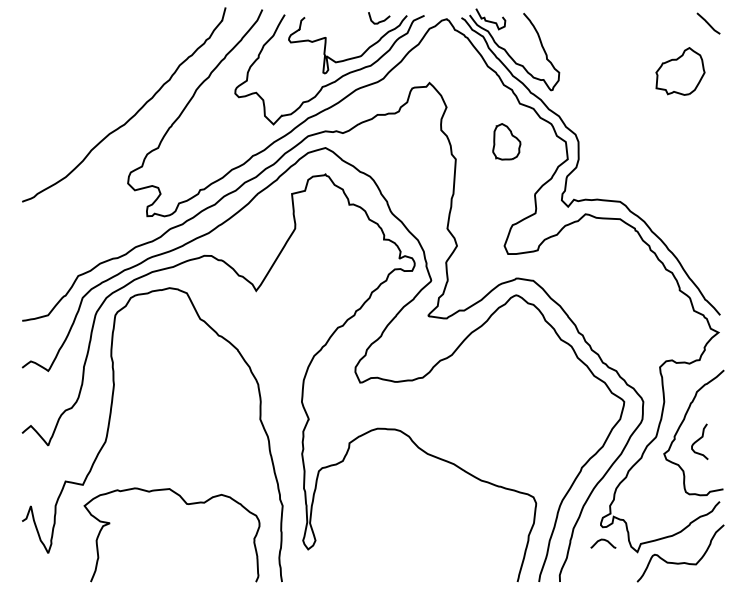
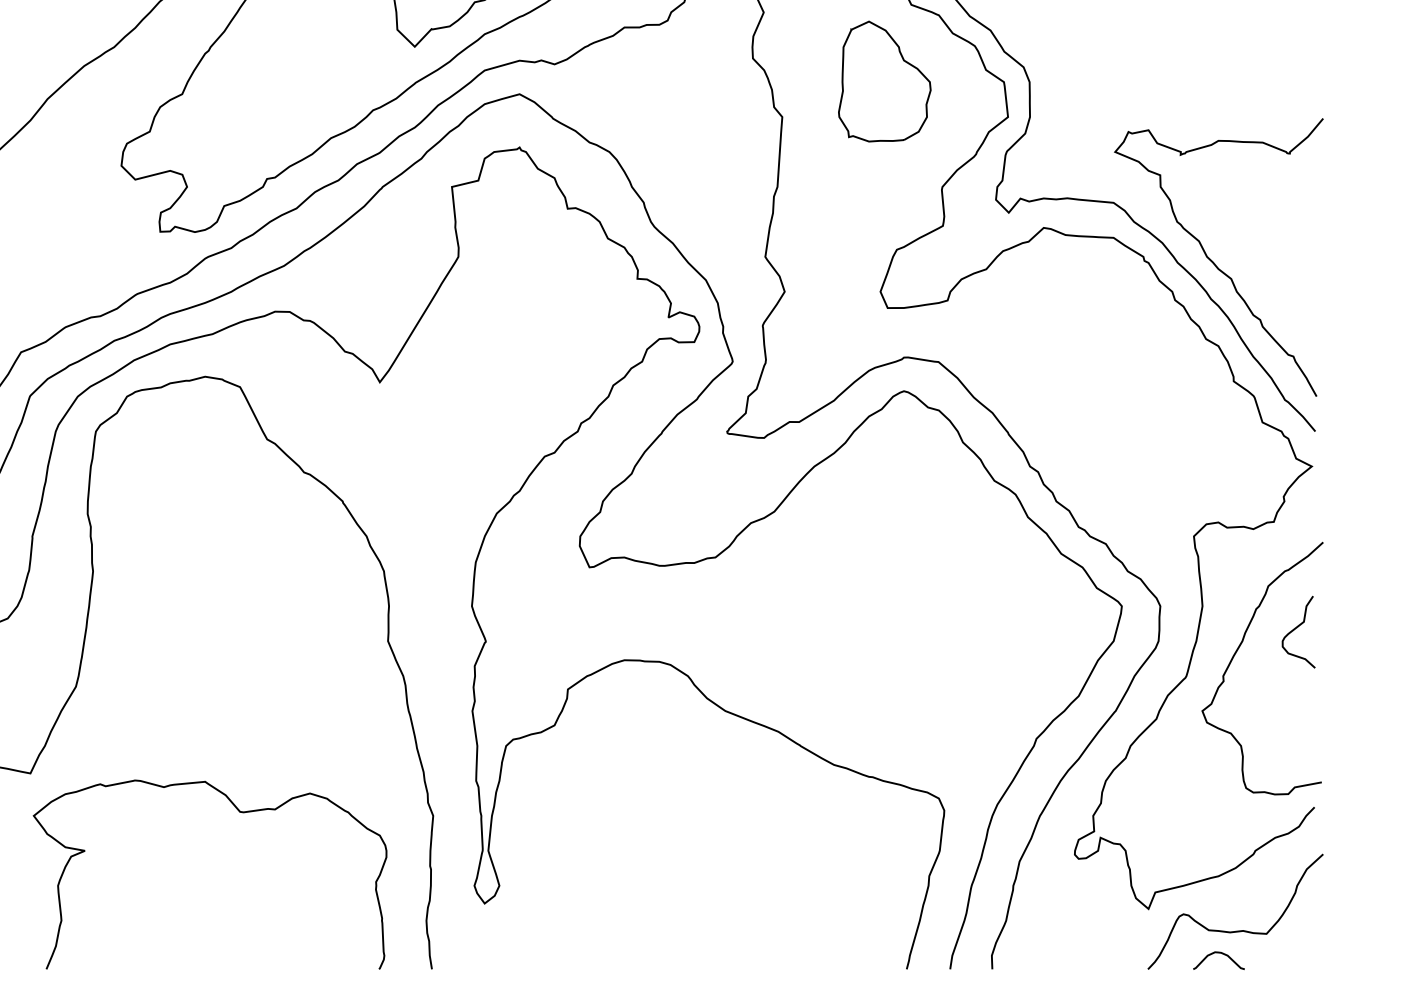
part: (506, 141) -> (884, 81), size x1.67
curve: (669, 230) -> (1213, 260), added
curve: (699, 440) -> (1297, 629), moved
curve: (605, 541) -> (1223, 956), moved

